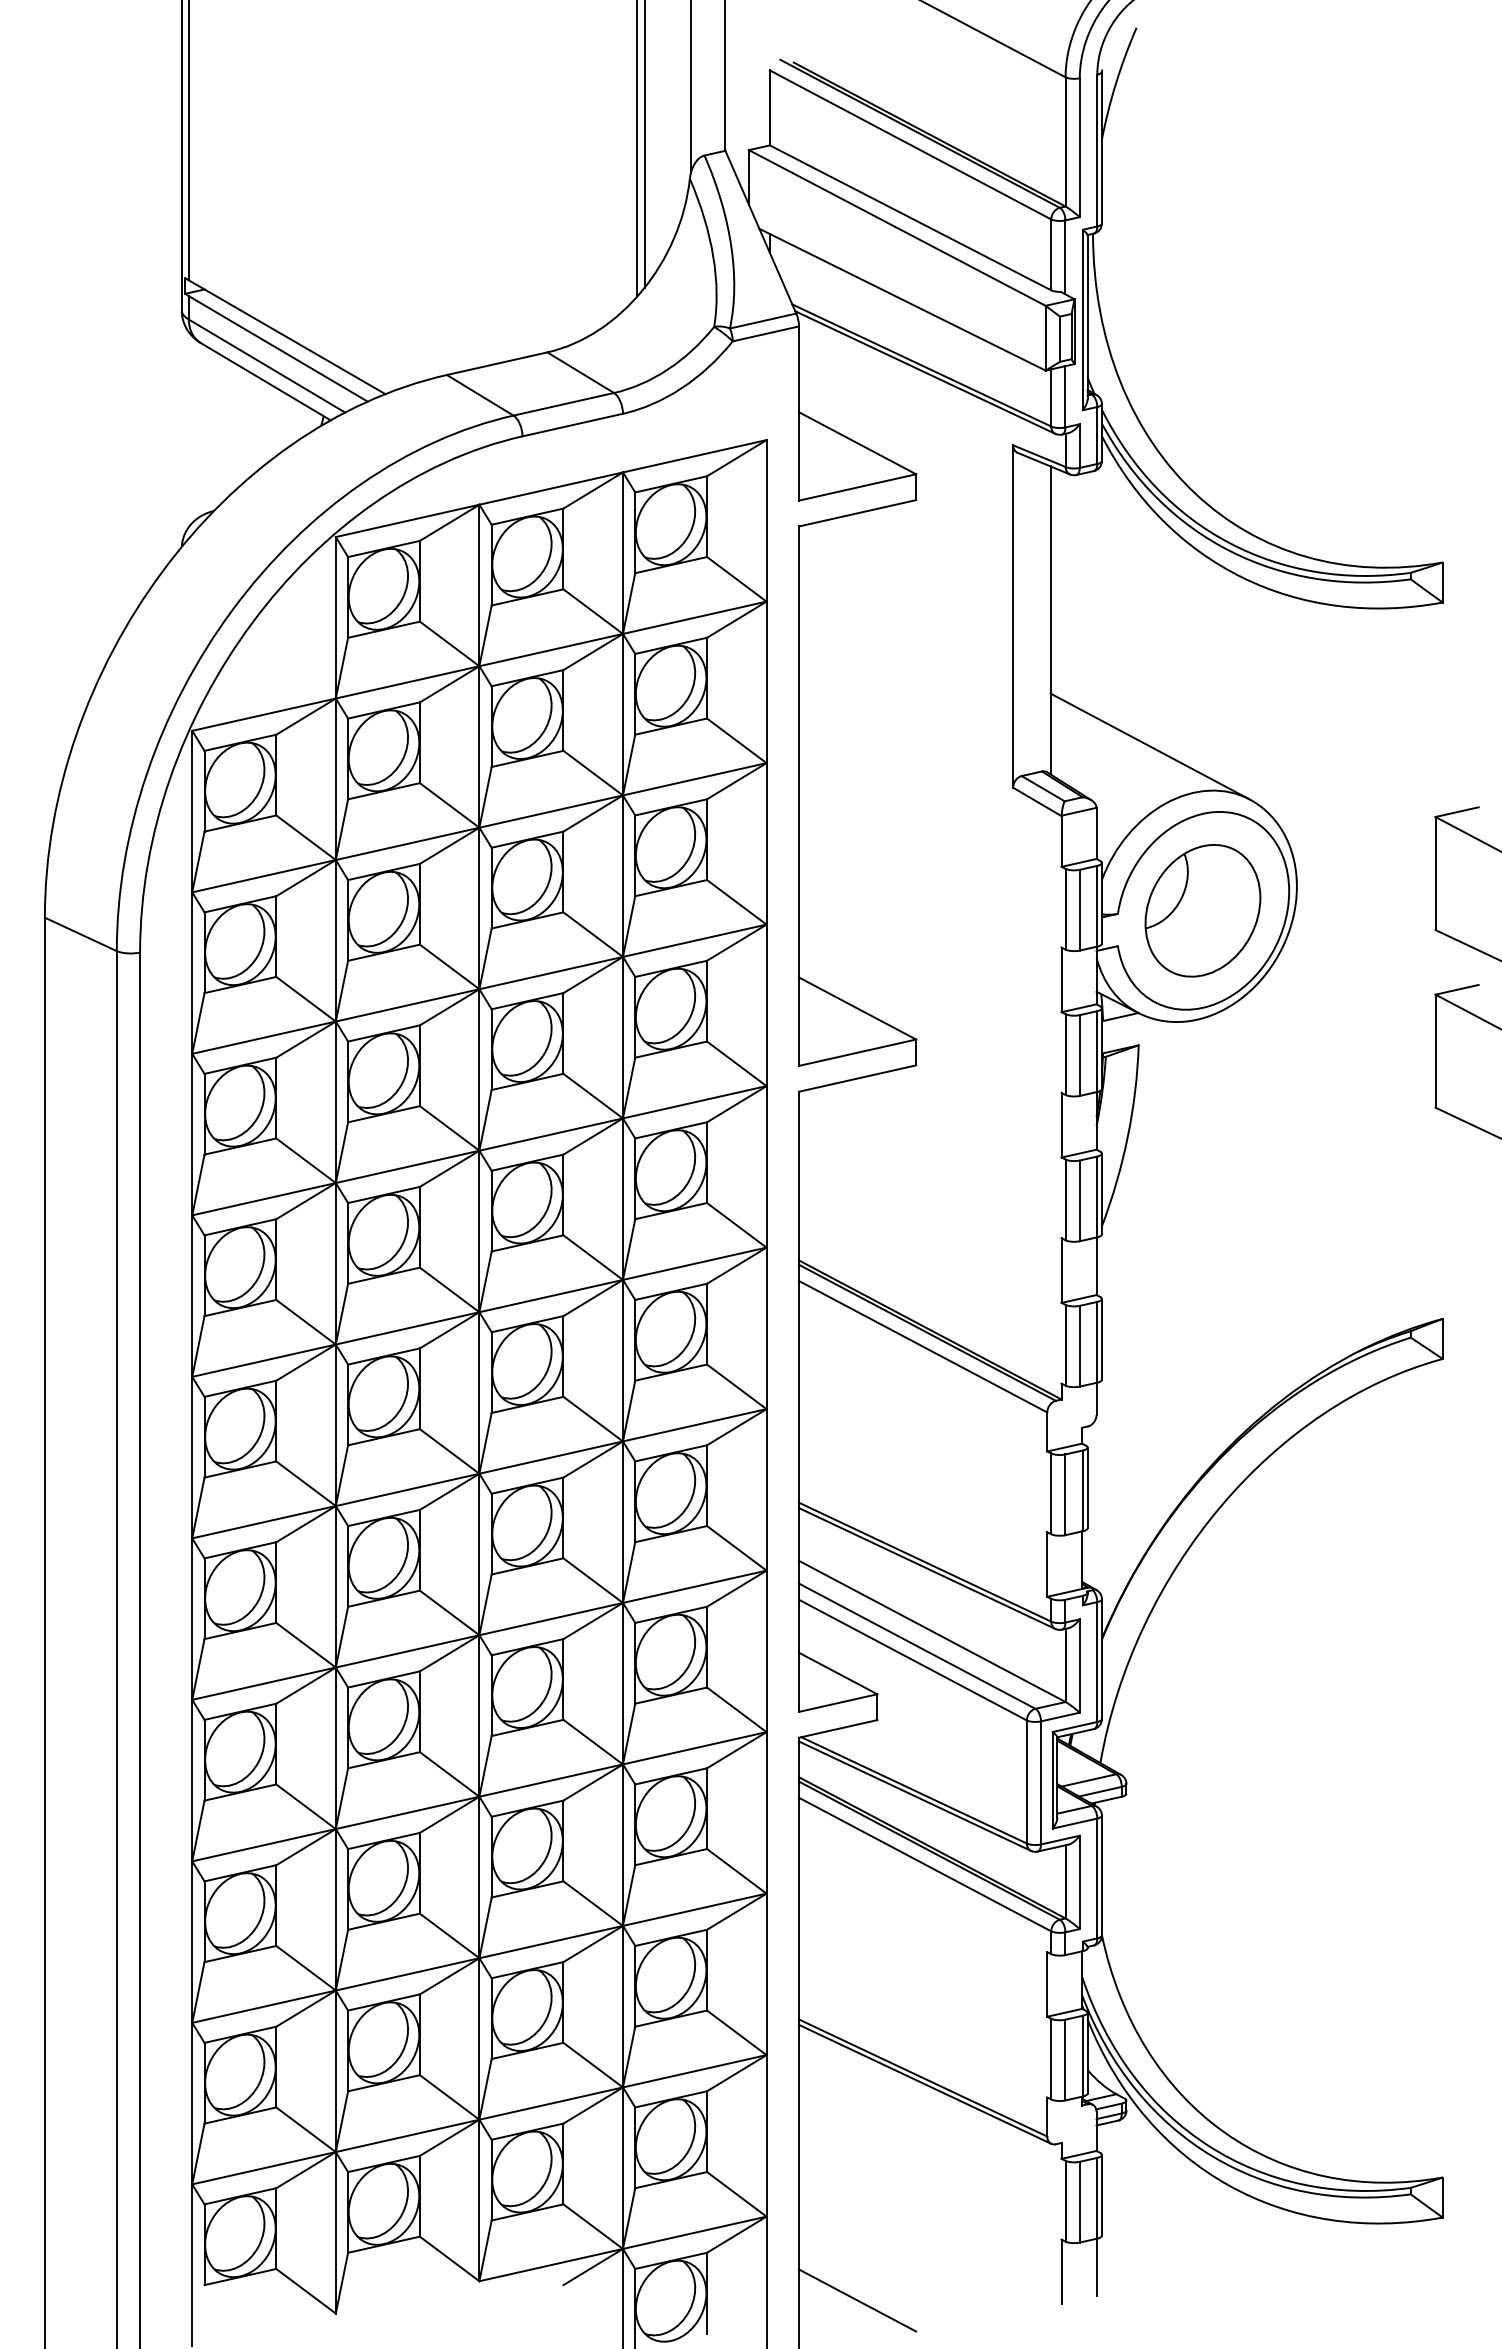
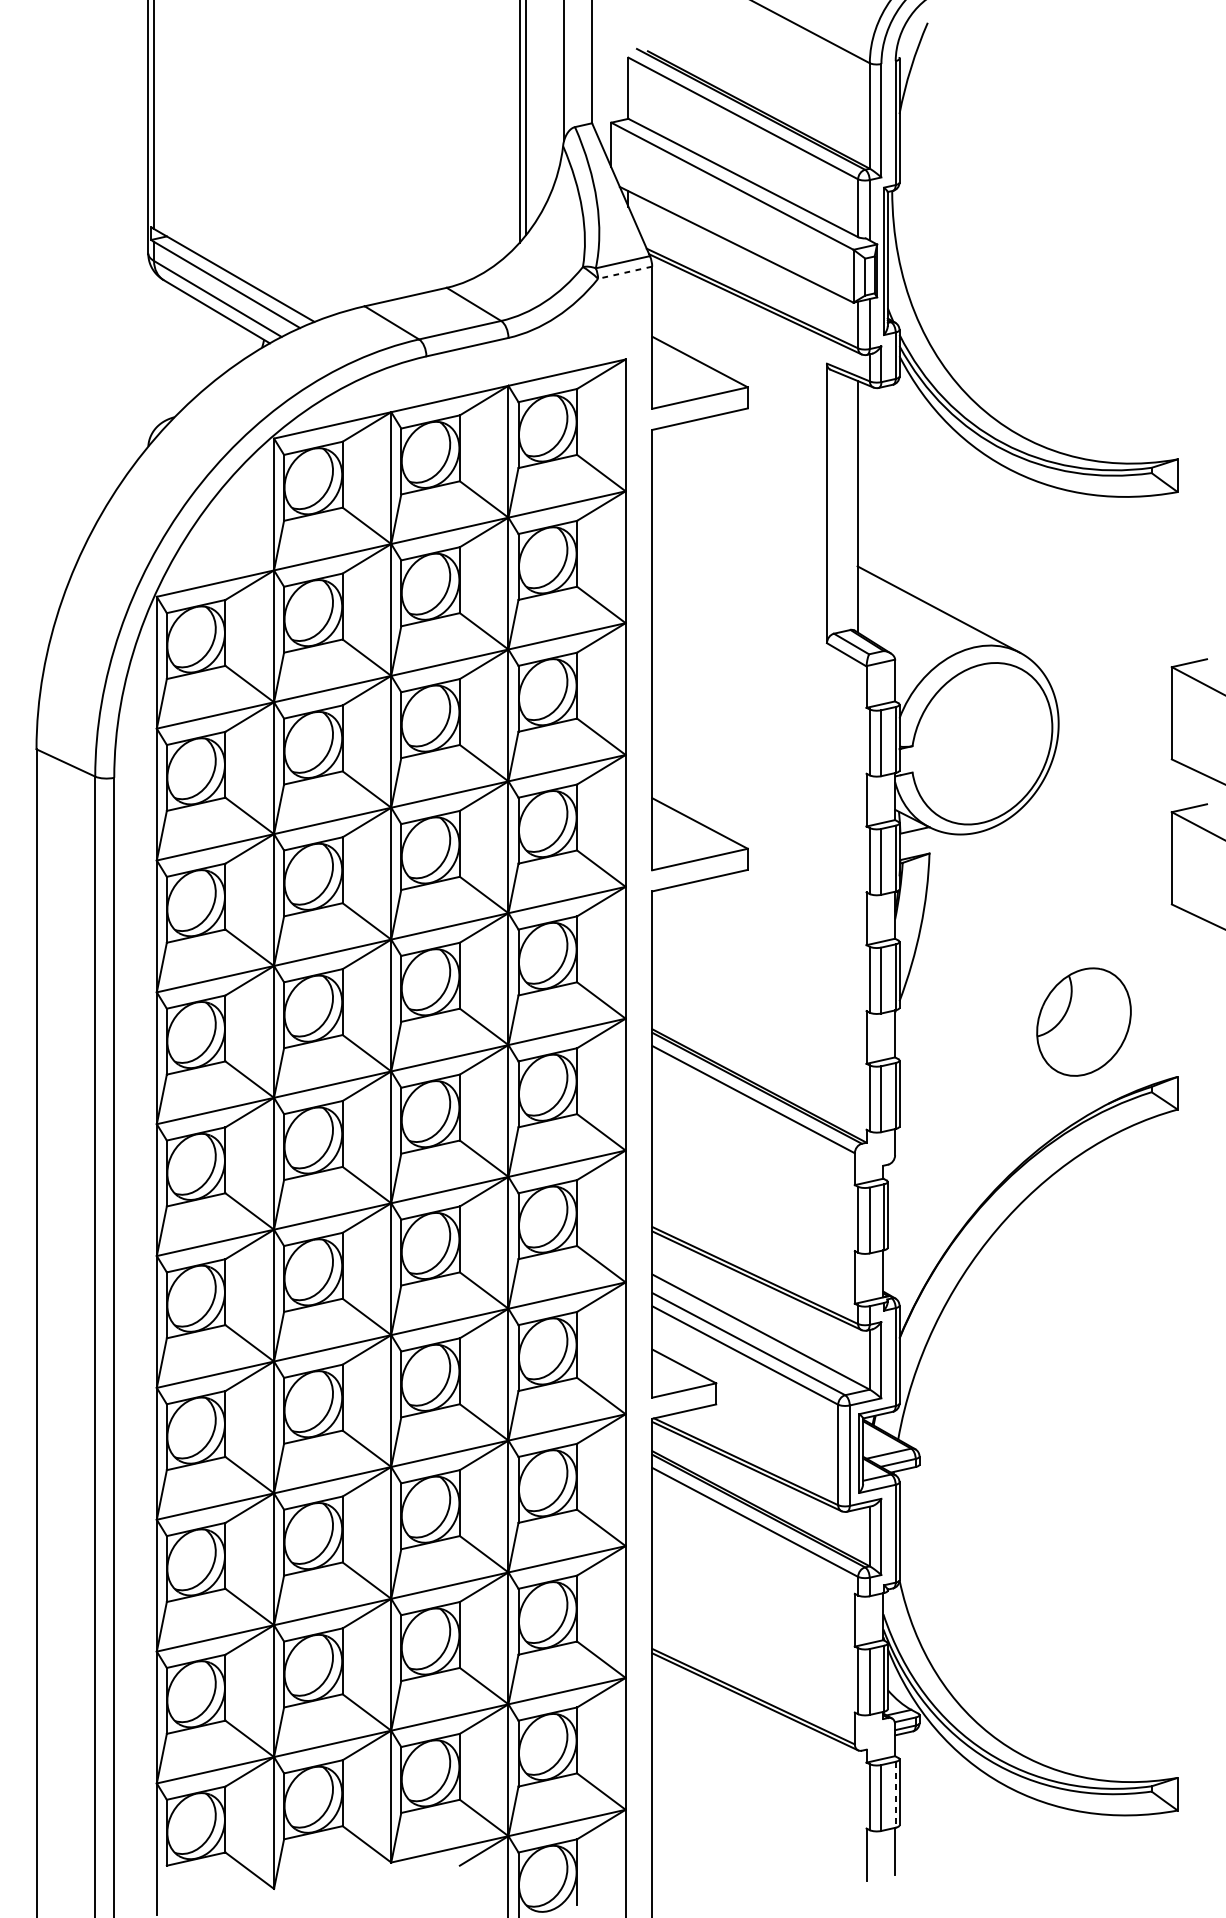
line: (765, 333) -> (624, 272), solid -> dashed
part: (1202, 910) -> (1083, 1021), moved
line: (1097, 2198) -> (895, 1794), solid -> dashed
line: (857, 2300) -> (699, 1878), removed

